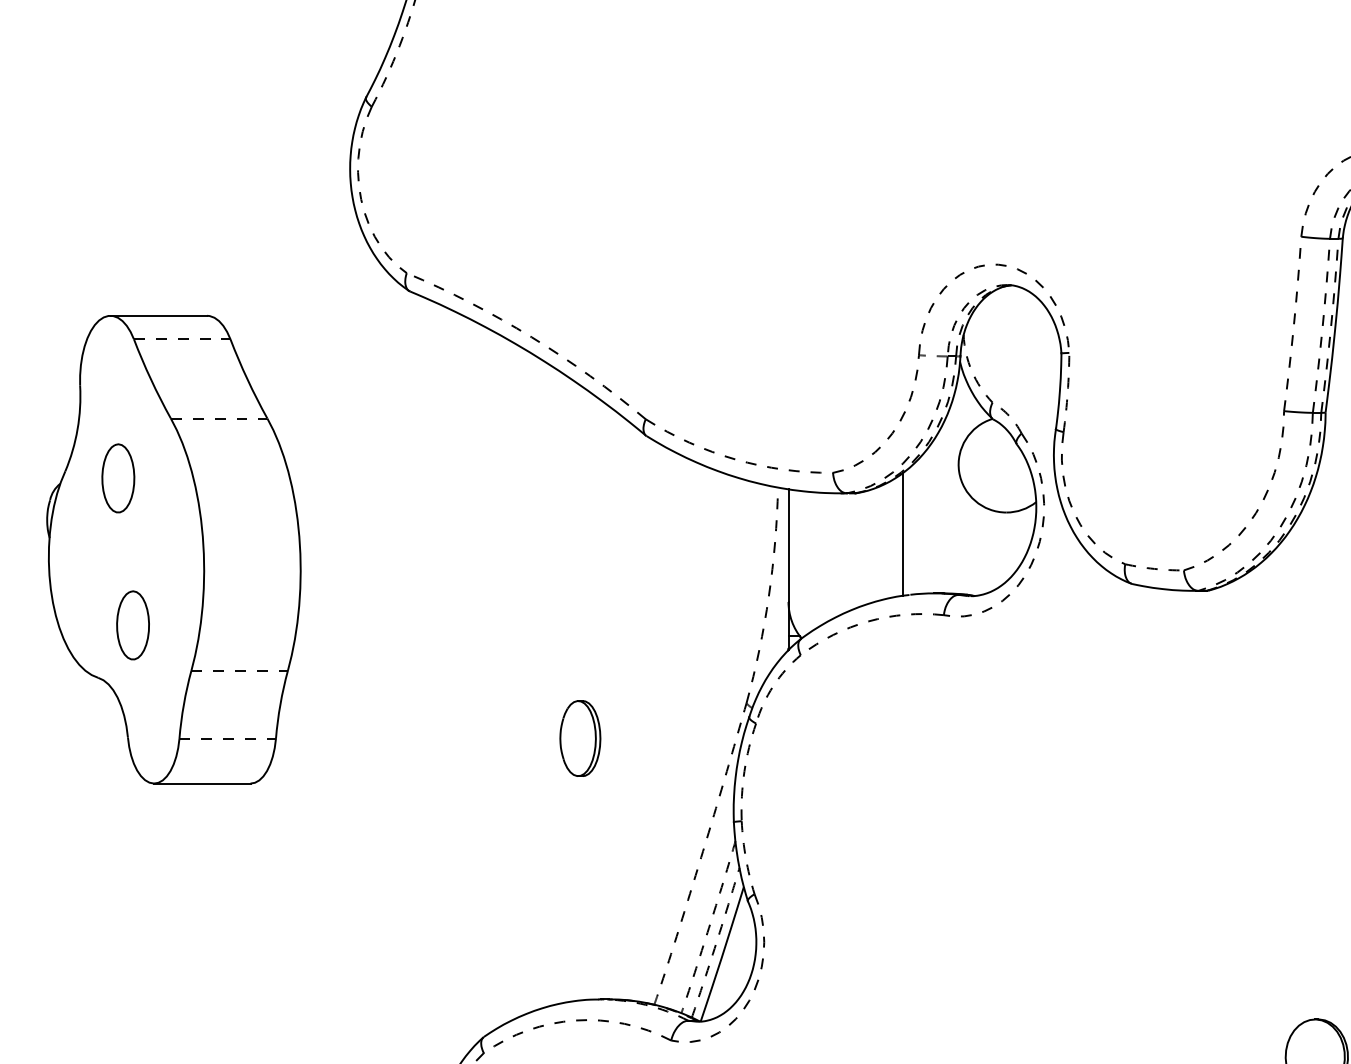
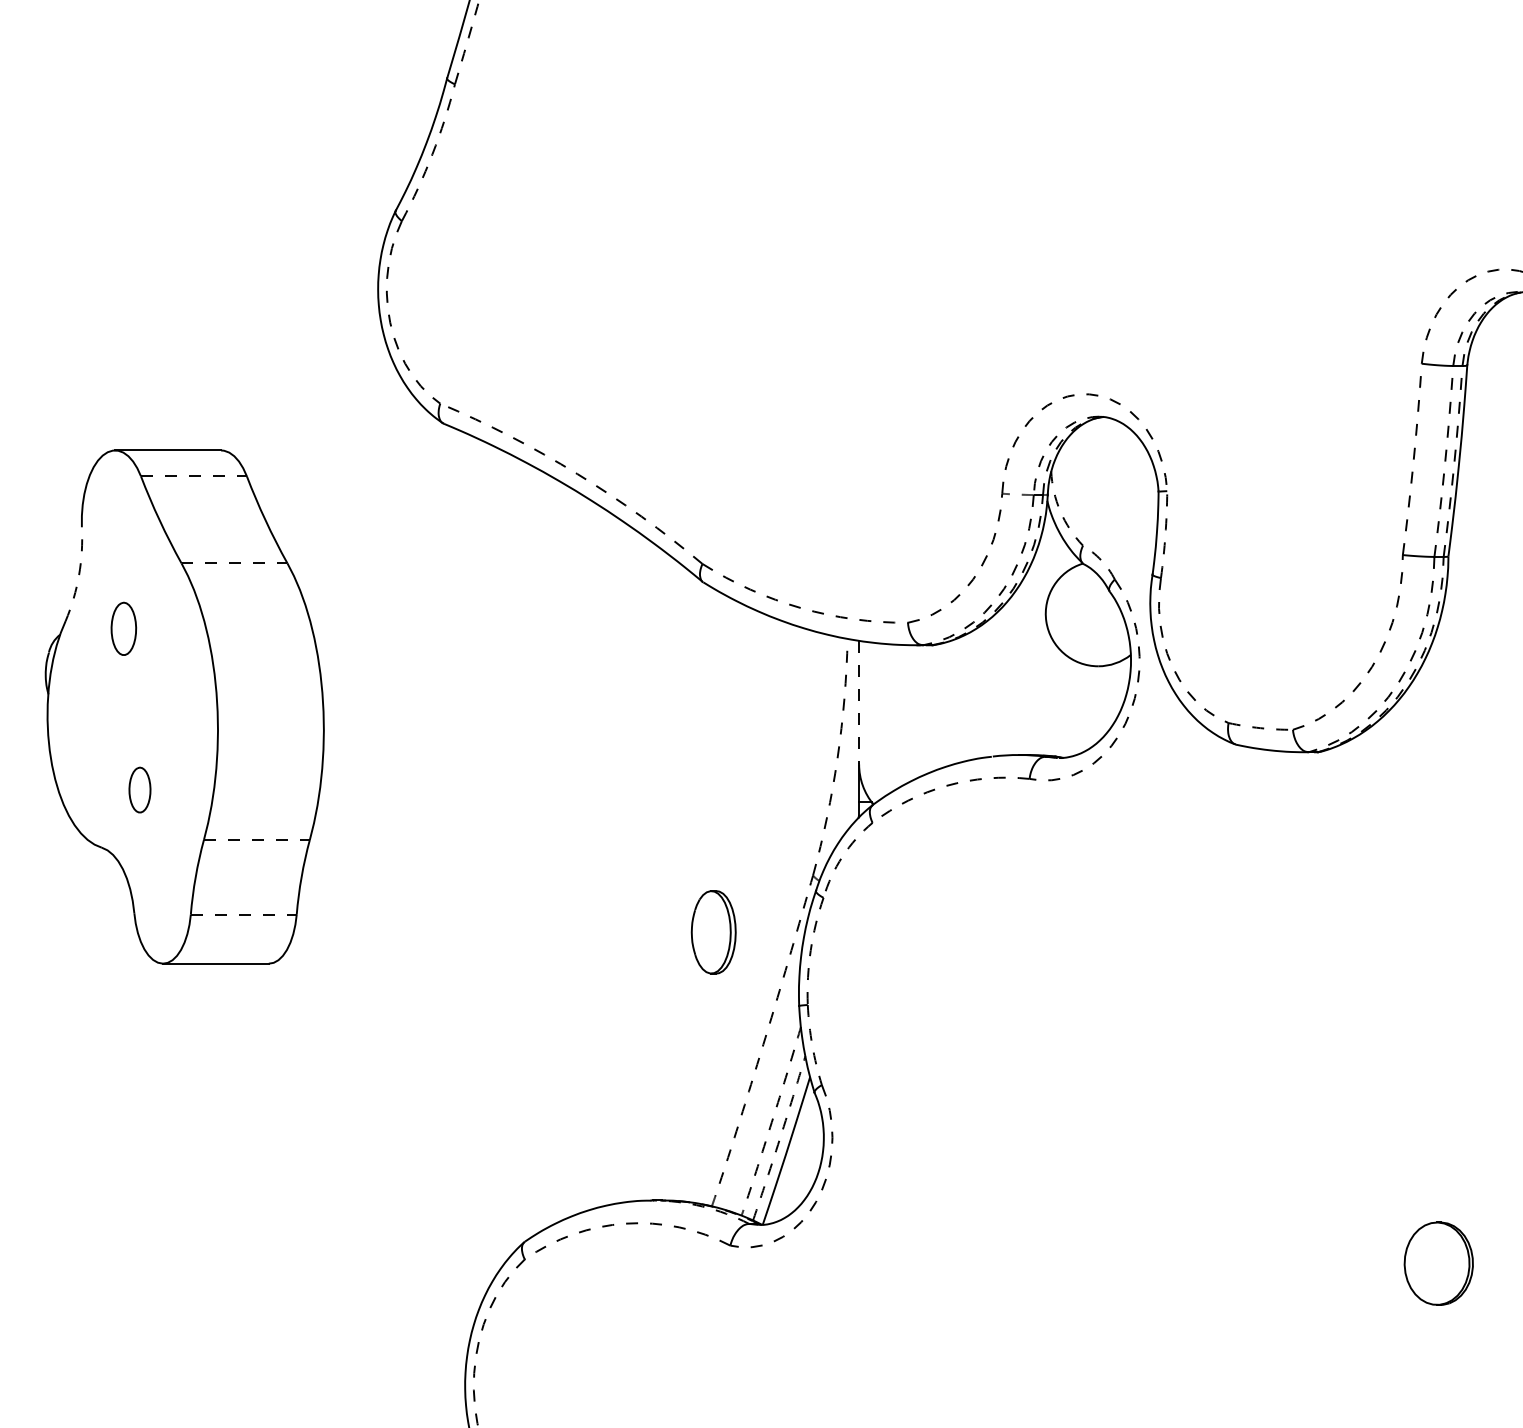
arc: (77, 429) -> (79, 575), solid -> dashed
part: (118, 478) -> (123, 628), size x0.7
line: (903, 534) -> (985, 690), removed
line: (788, 545) -> (859, 702), solid -> dashed
part: (132, 624) -> (139, 789), size x0.6
part: (580, 738) -> (713, 932), moved

